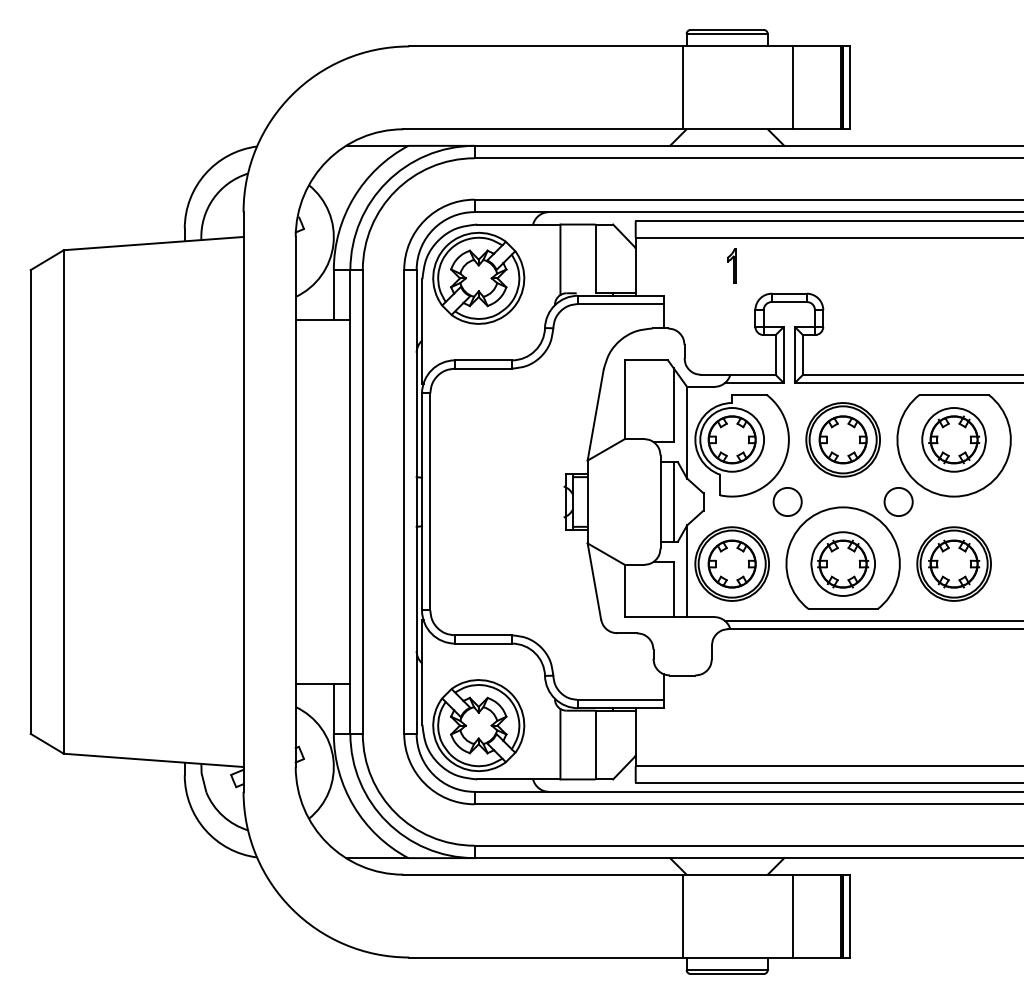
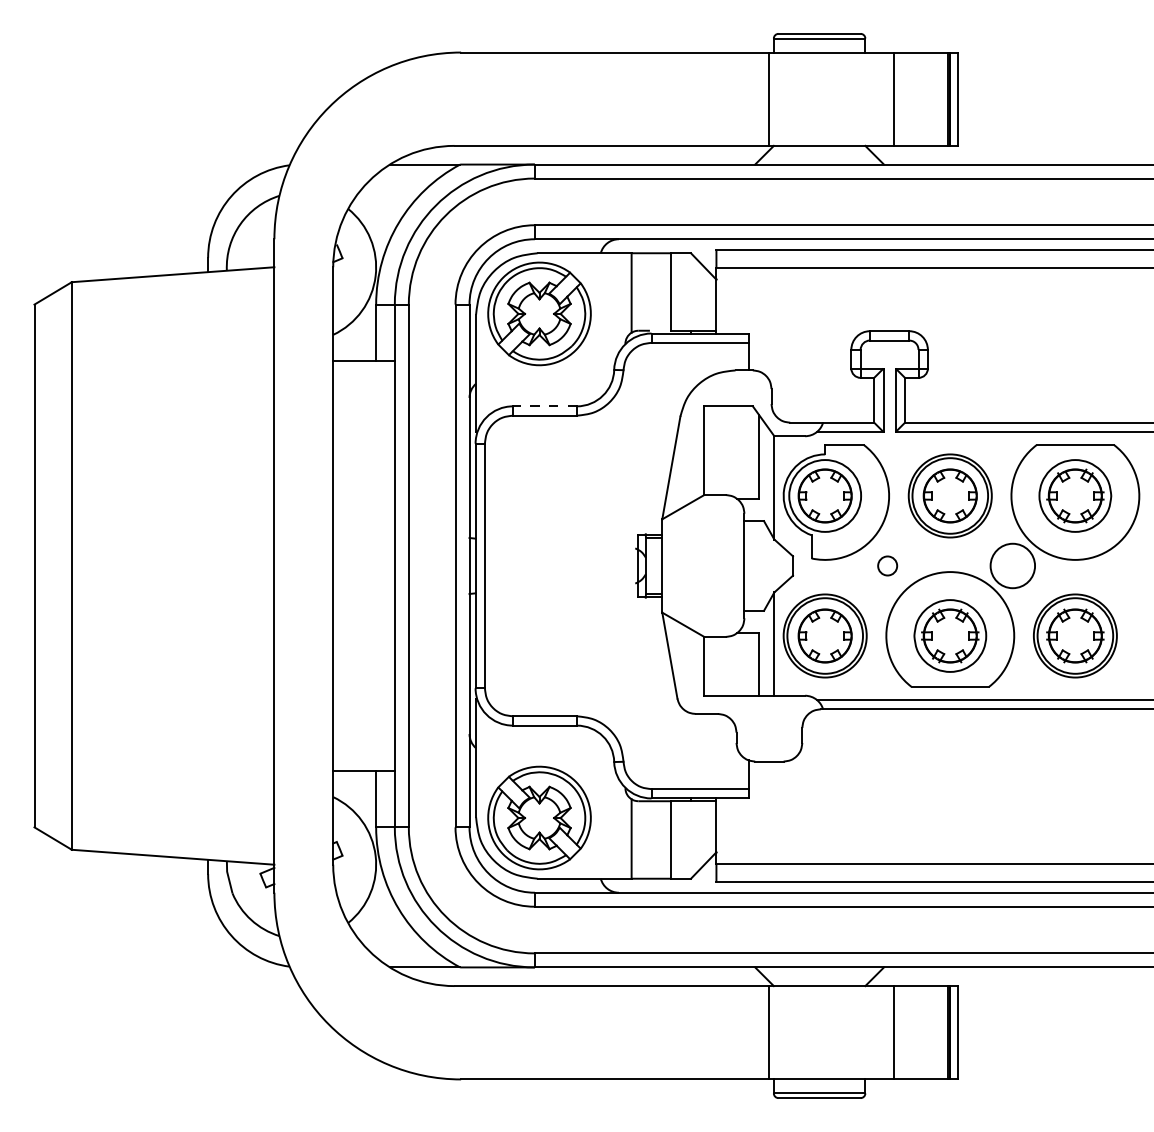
part: (731, 265) -> (824, 299), removed
line: (483, 360) -> (544, 406), solid -> dashed
line: (673, 501) -> (759, 565), removed
circle: (787, 501) -> (887, 565), size x0.6
circle: (898, 501) -> (1012, 565), size x1.4

